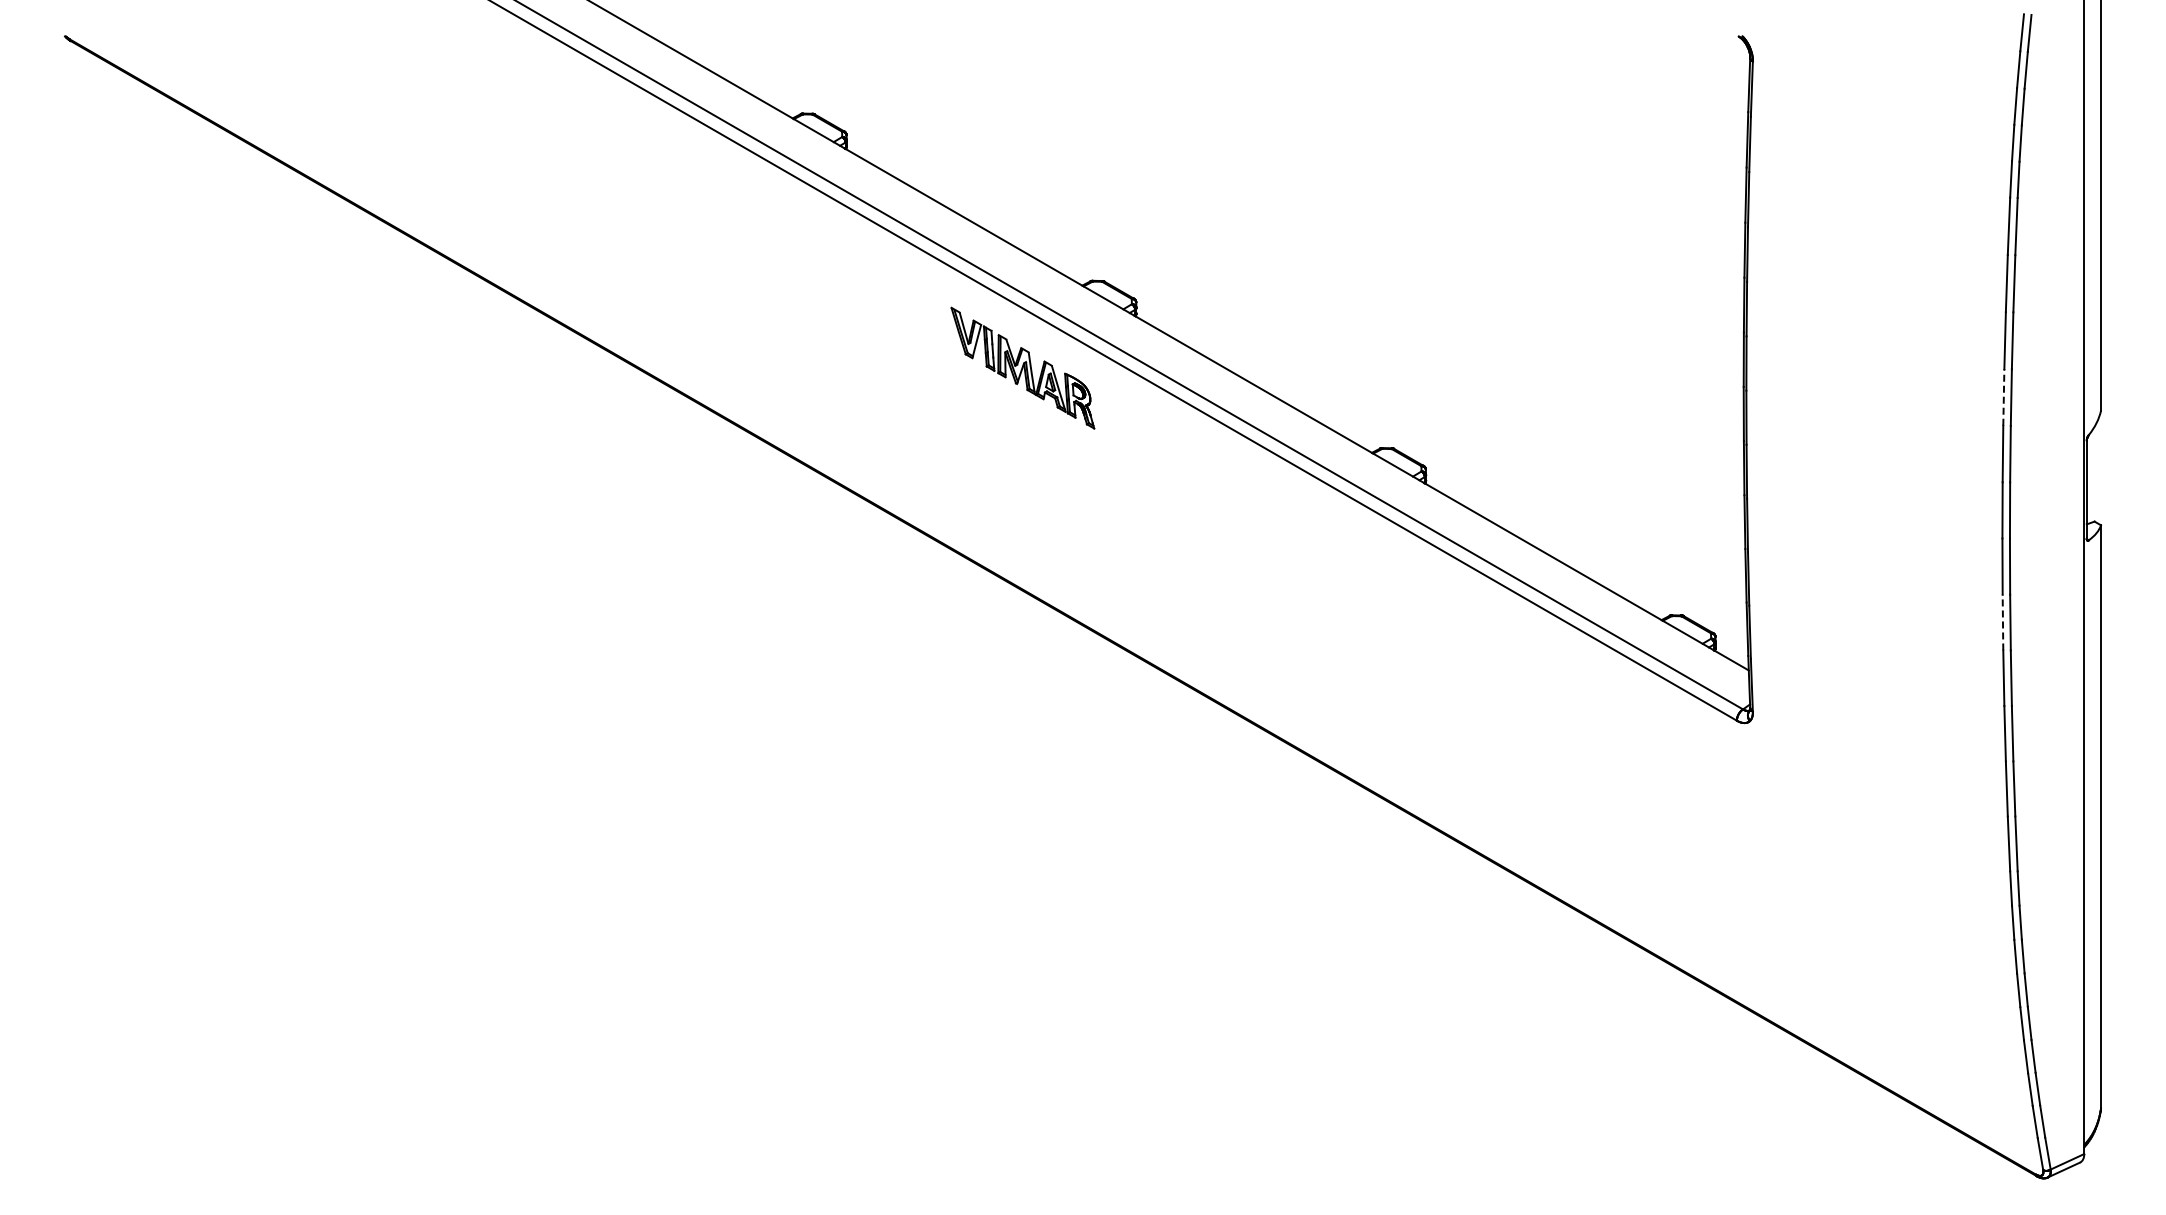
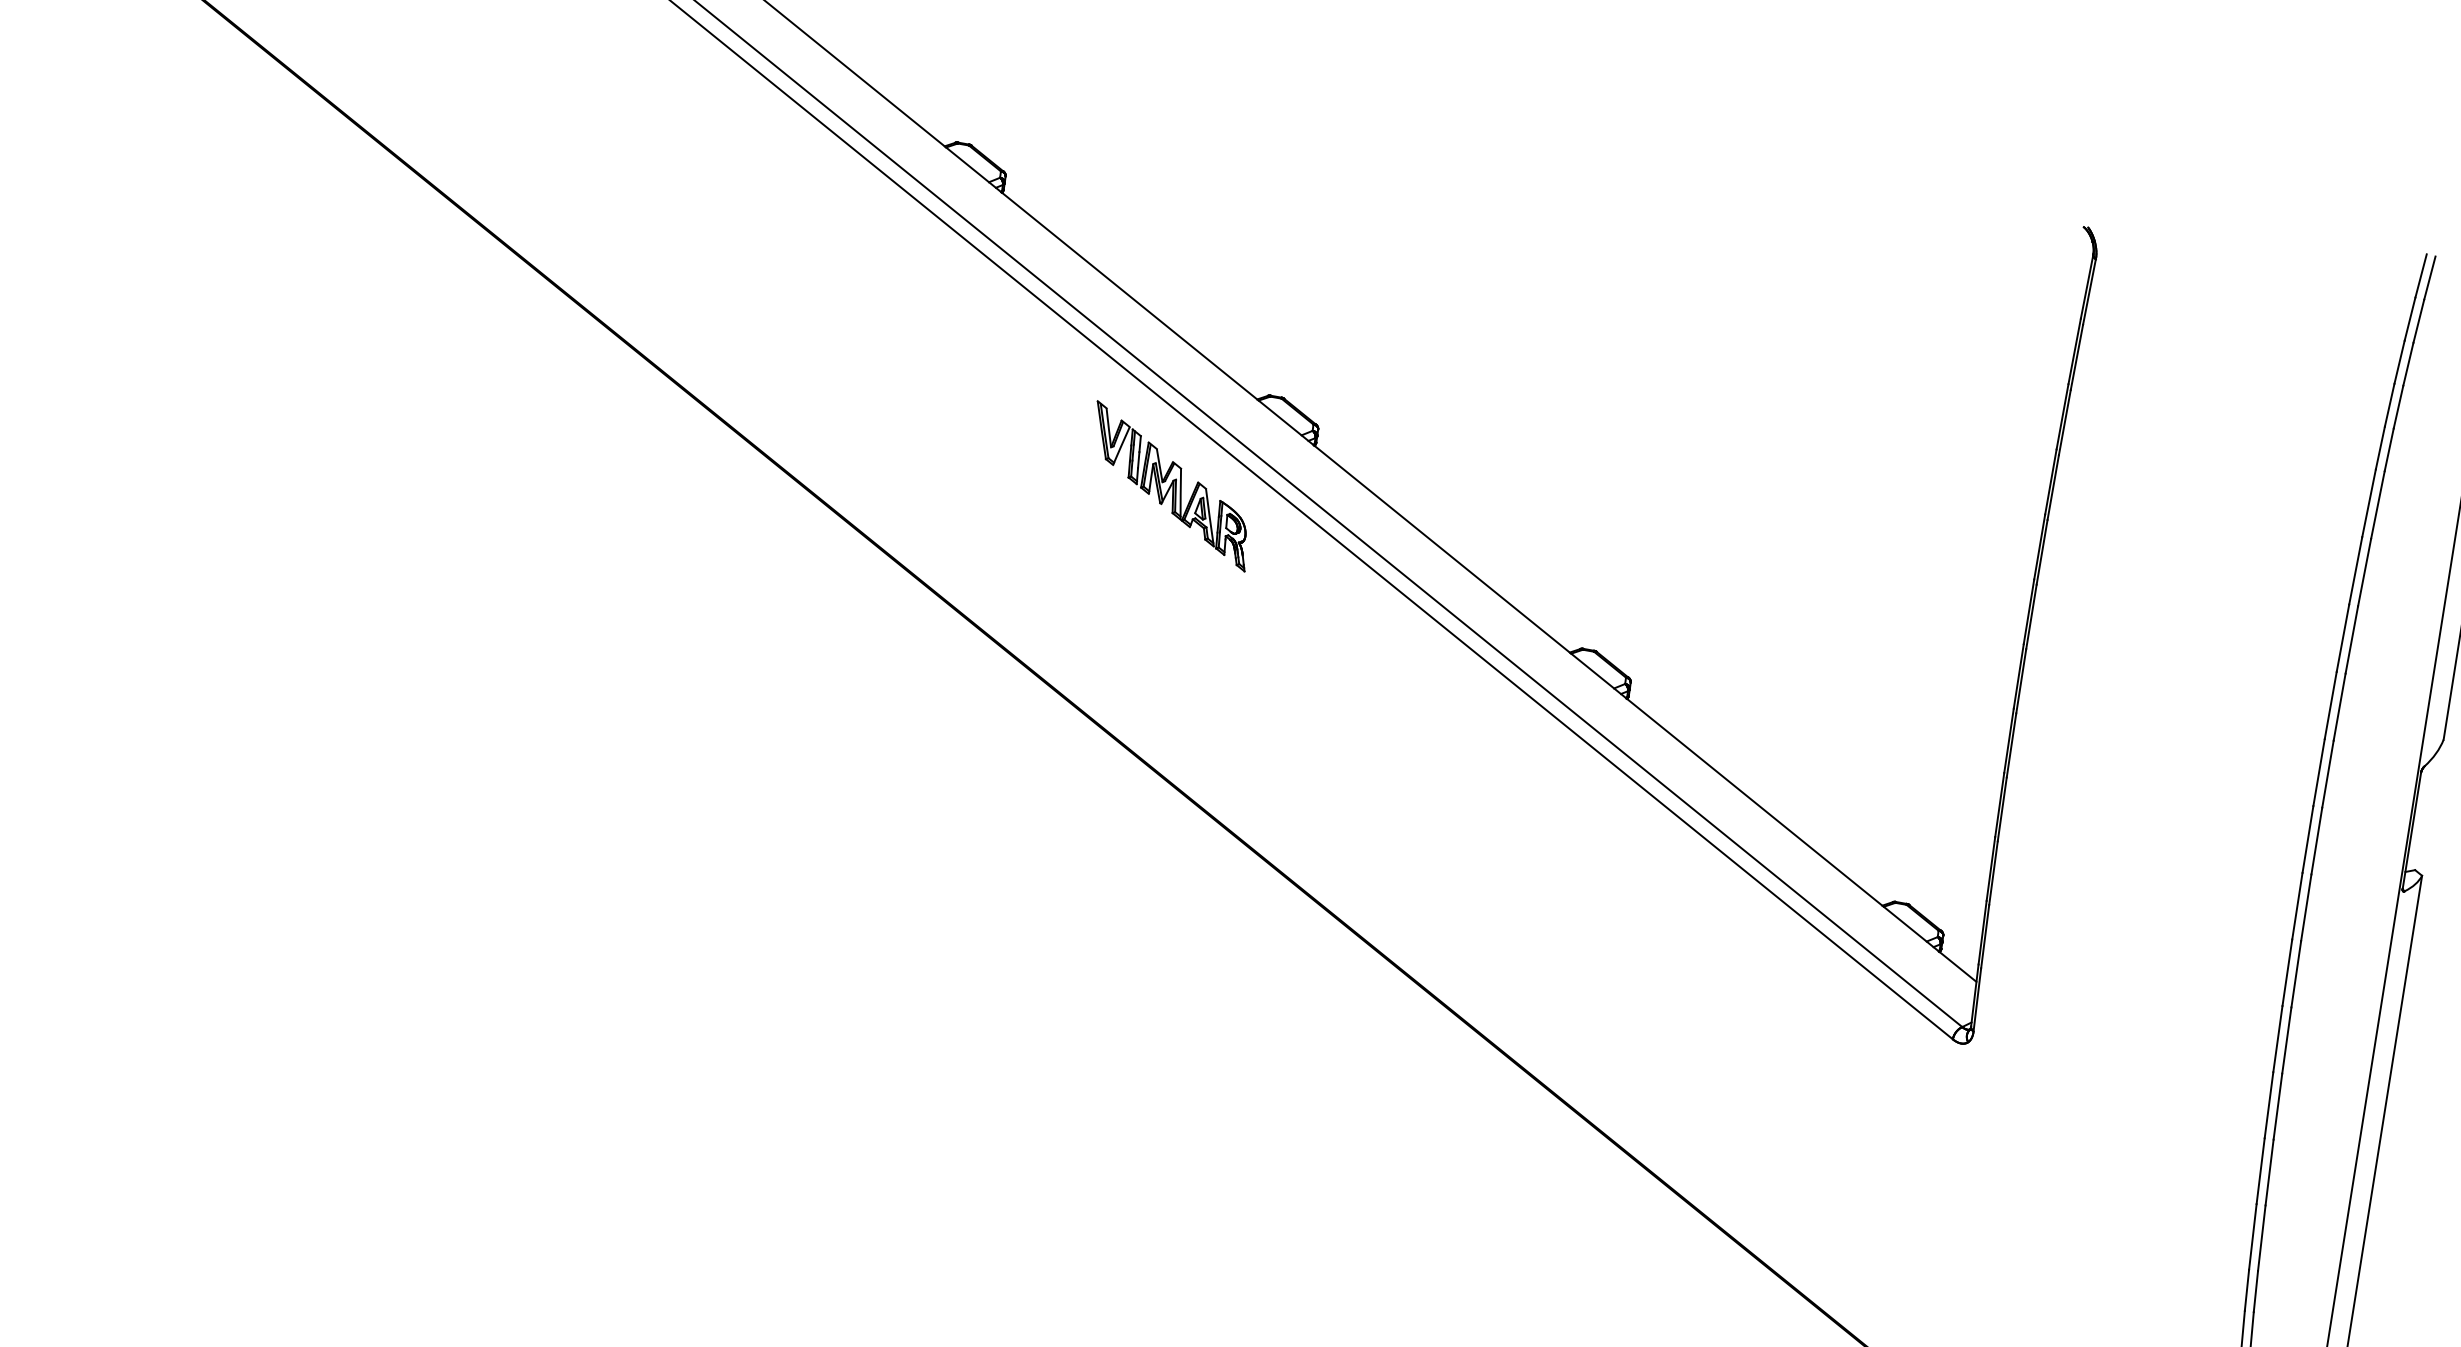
line: (2003, 396) -> (2330, 704), dashed -> solid
line: (2002, 622) -> (2286, 972), dashed -> solid

